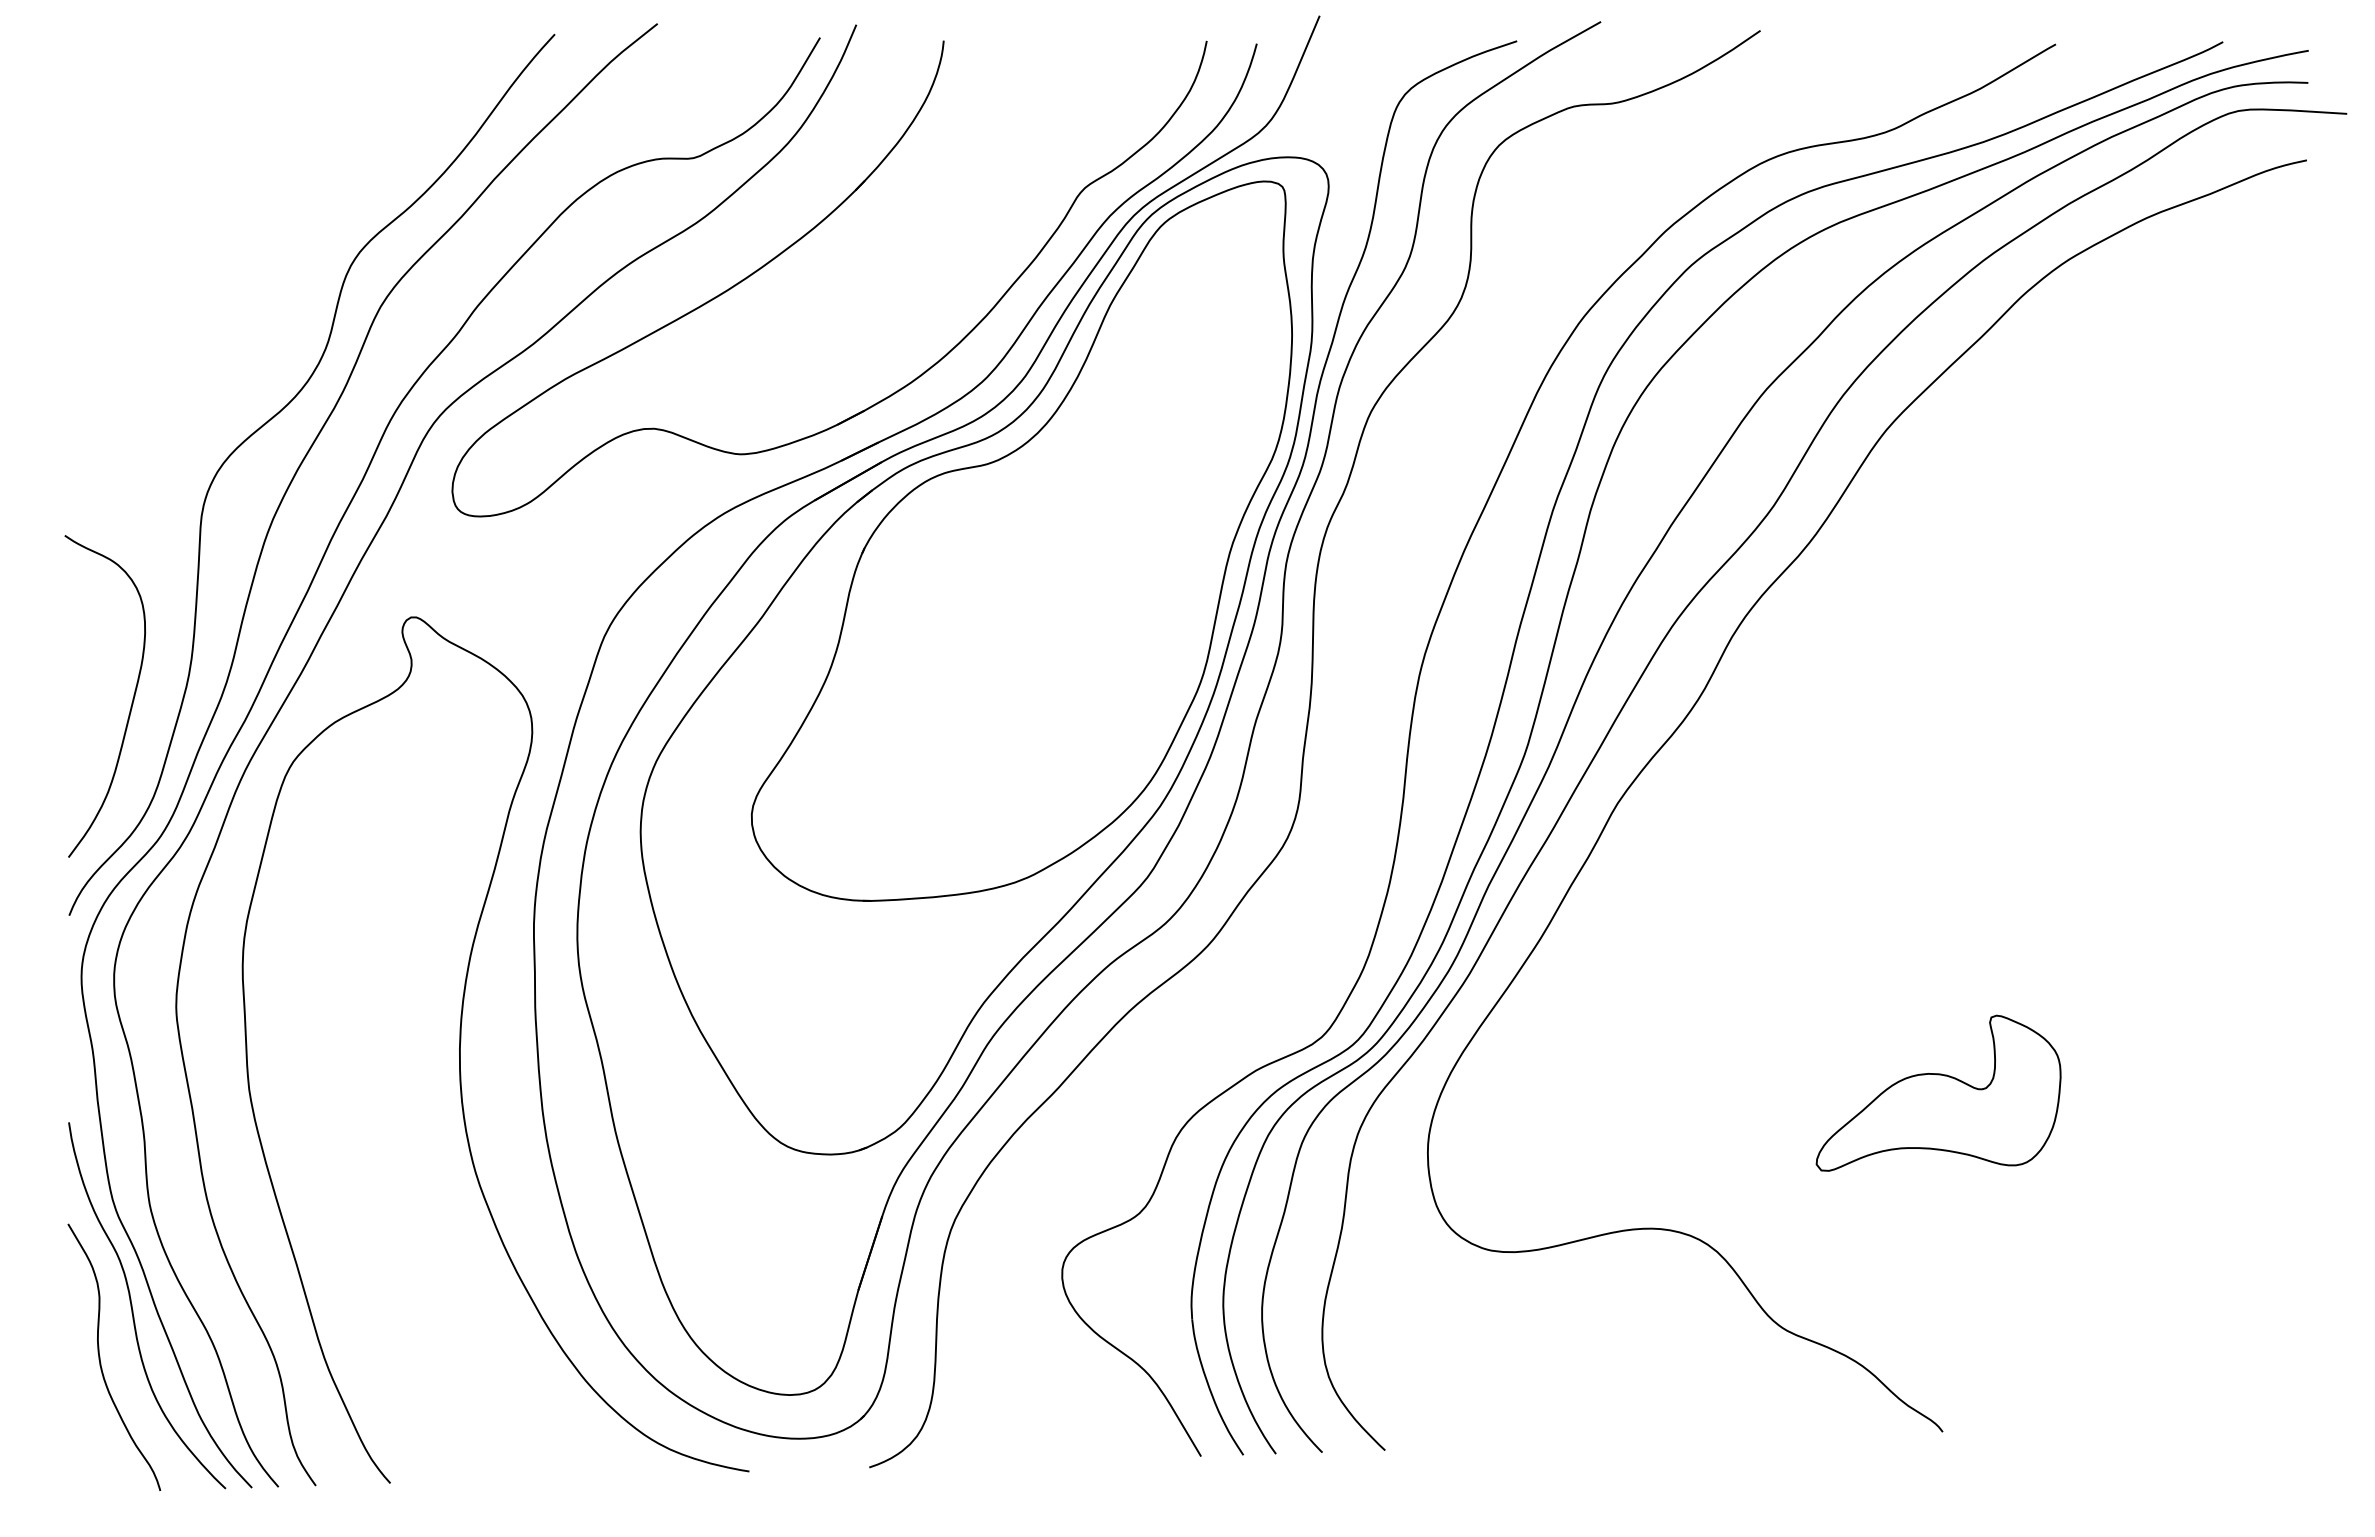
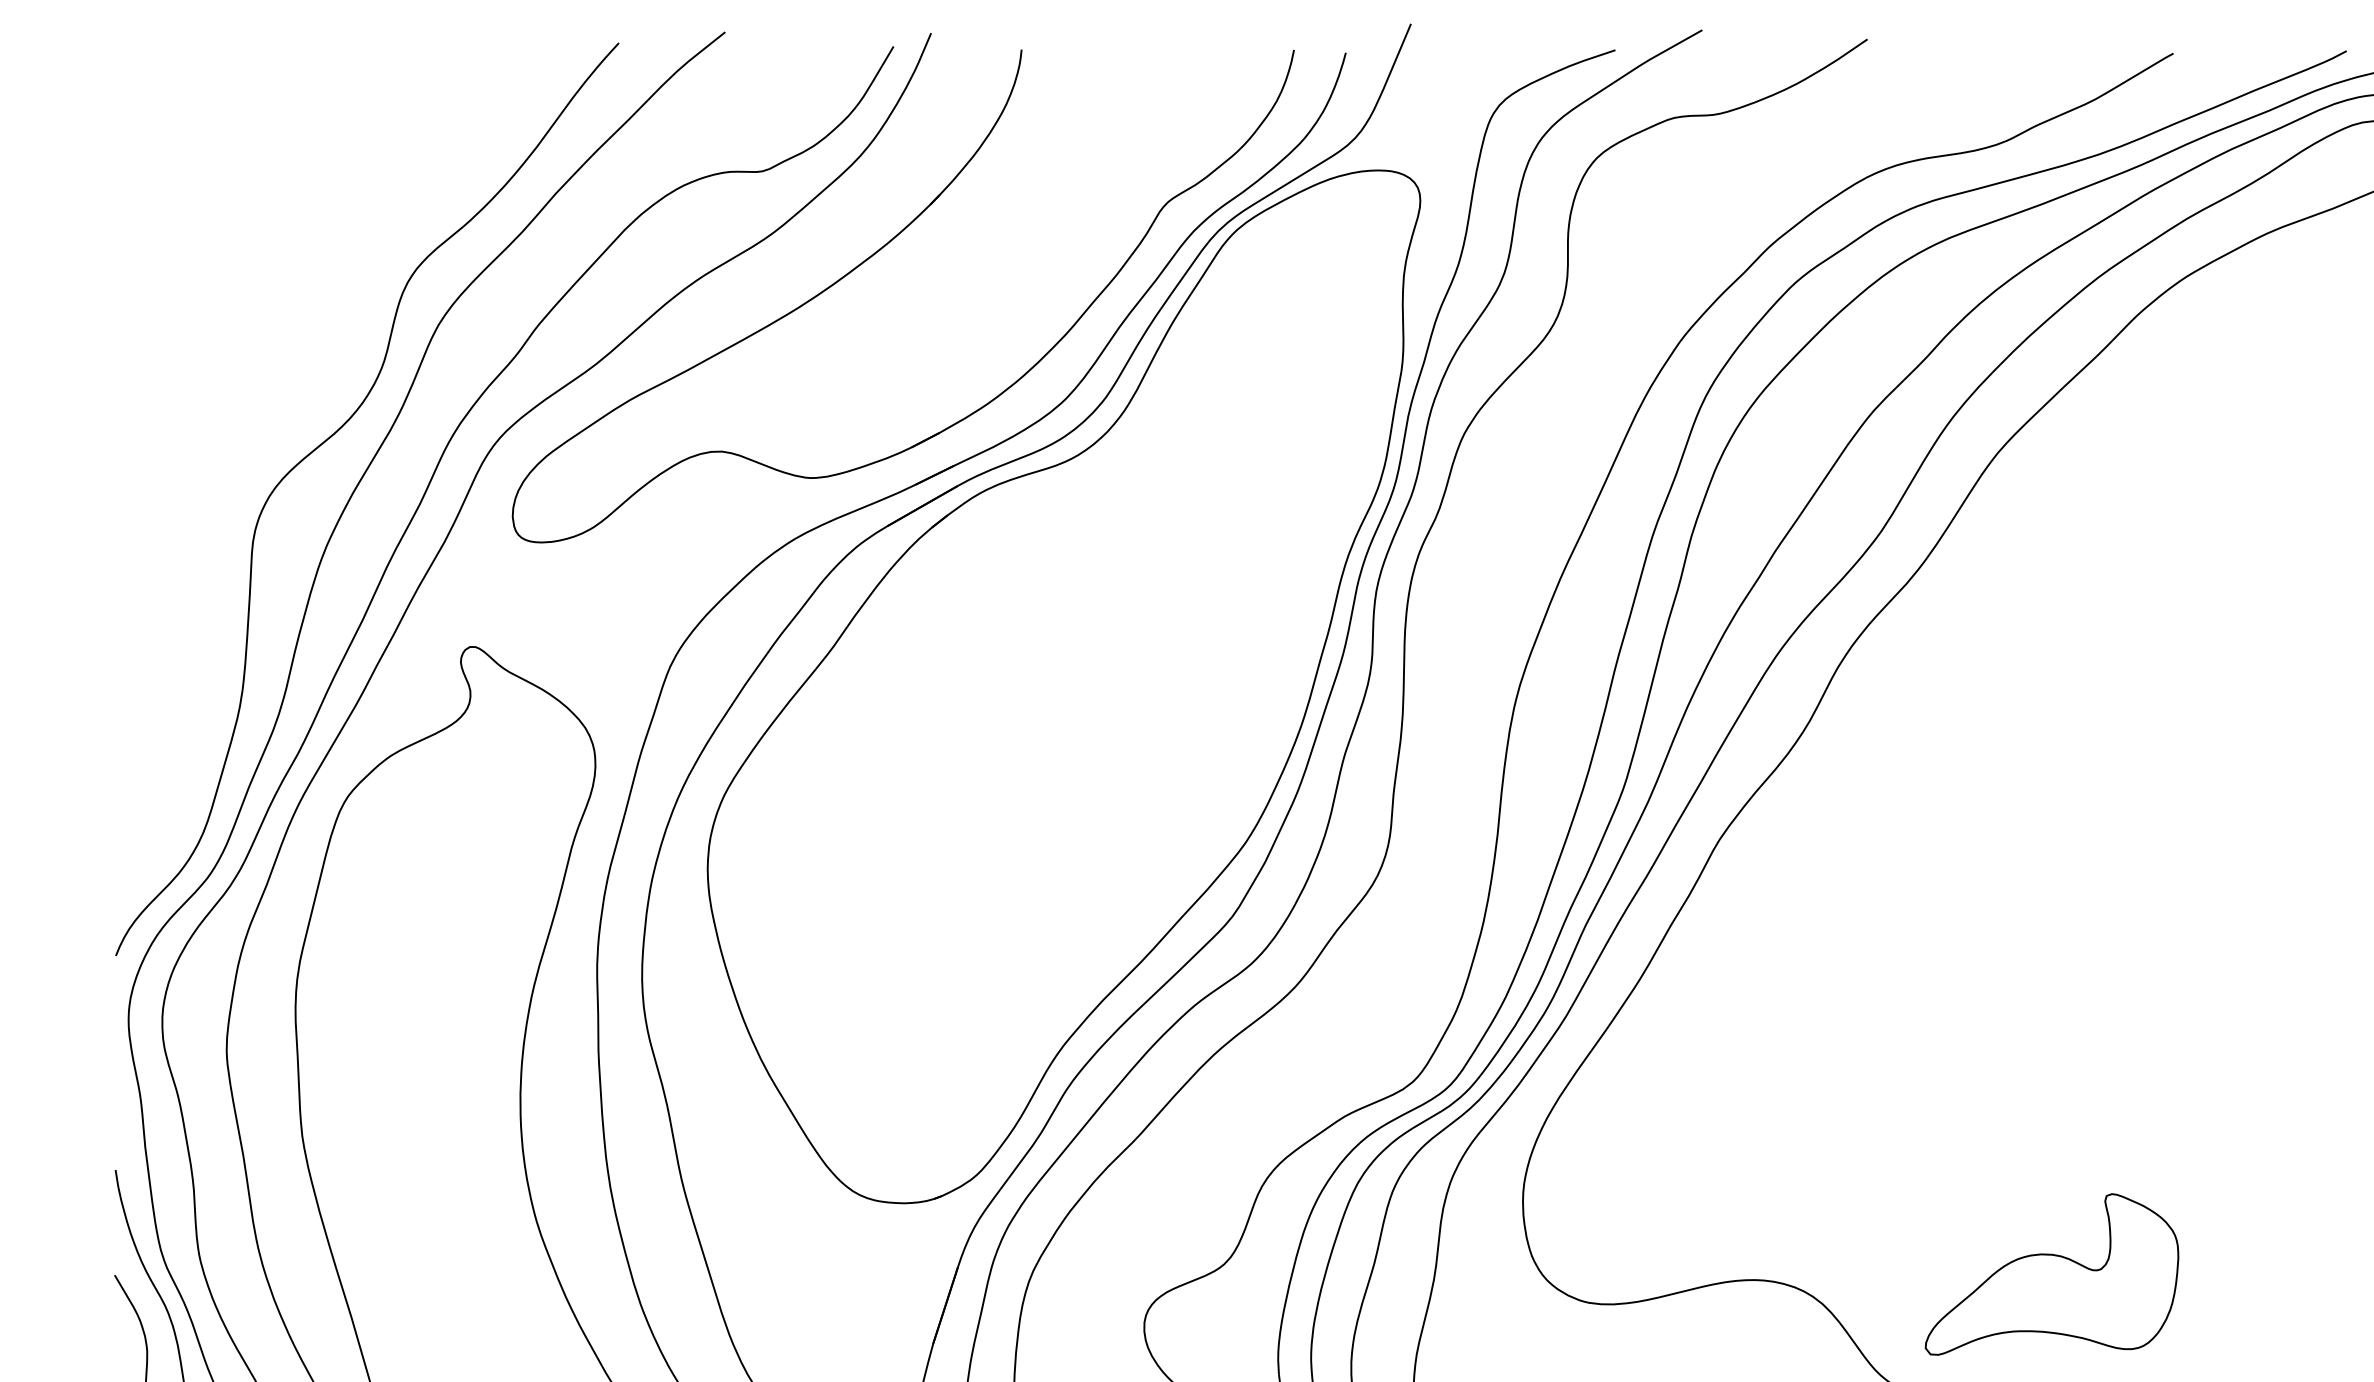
part: (1021, 540) -> (1102, 567), removed
curve: (131, 702) -> (180, 735), removed
part: (1938, 1092) -> (2051, 1273), moved

